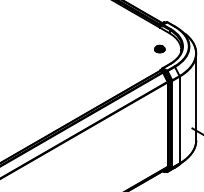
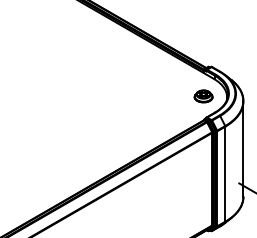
part: (159, 49) -> (203, 96), size x1.67

